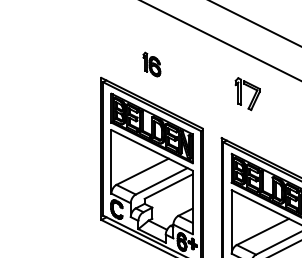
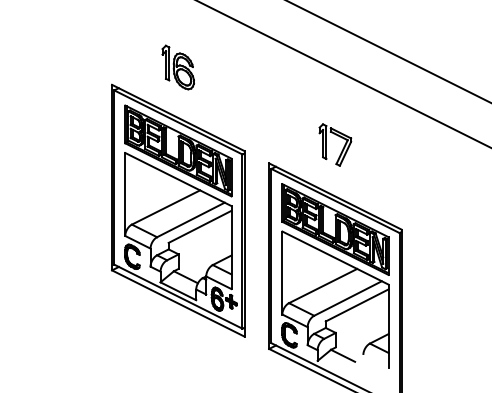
part: (151, 64) -> (177, 67), size x1.43
part: (250, 88) -> (339, 137), moved

